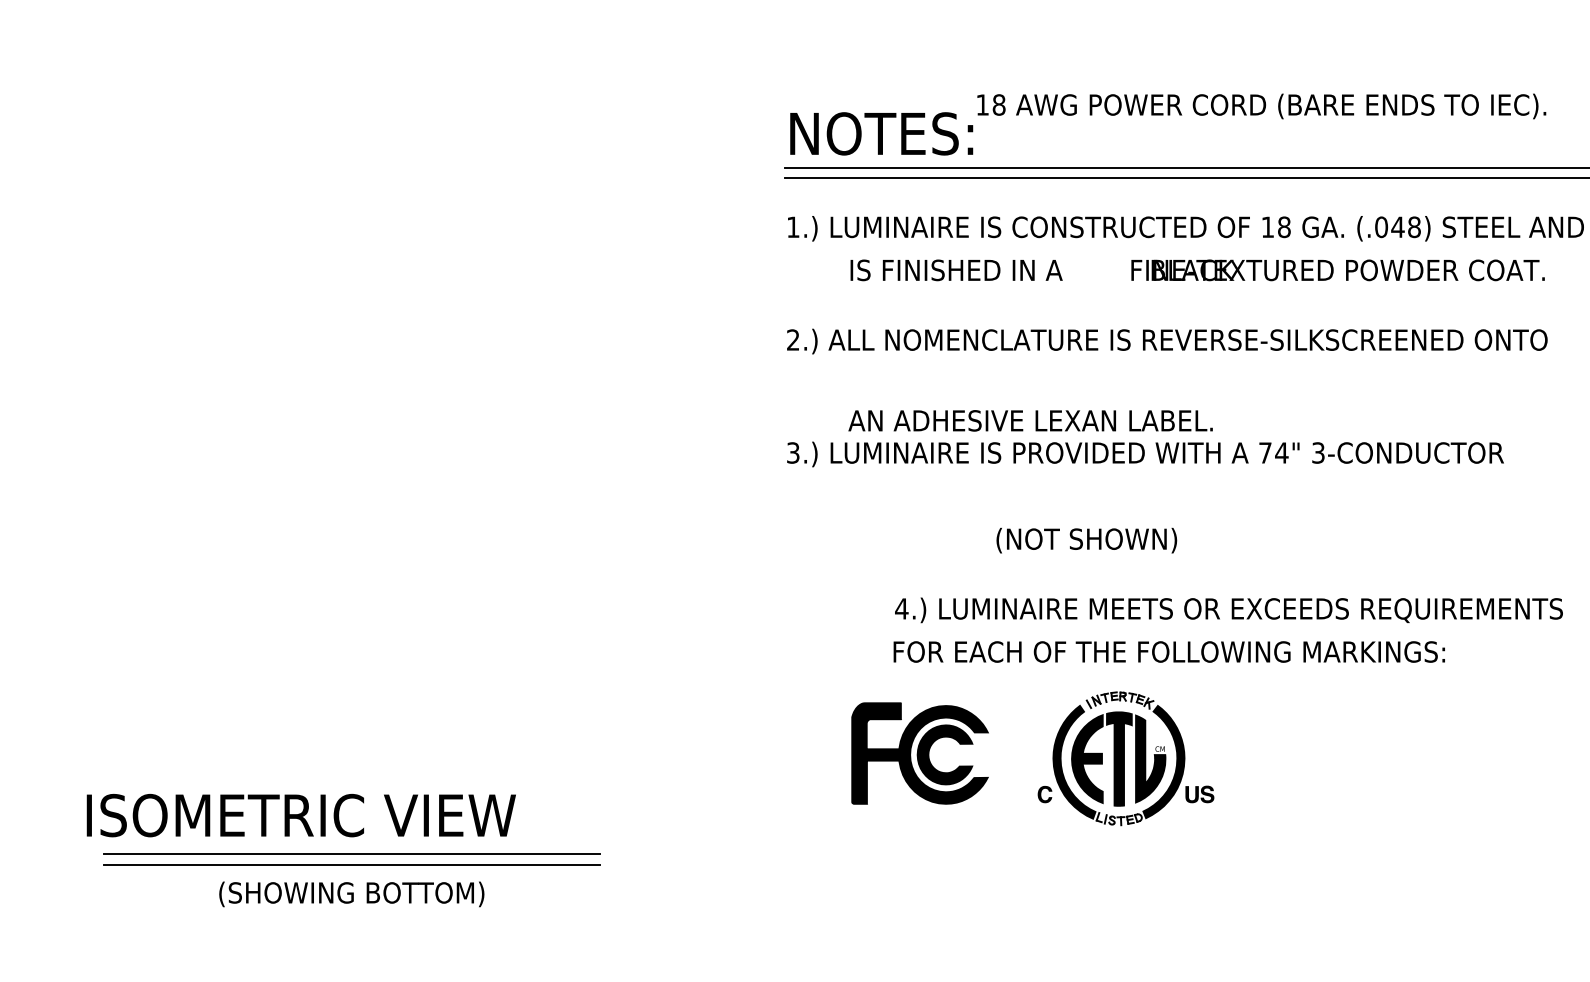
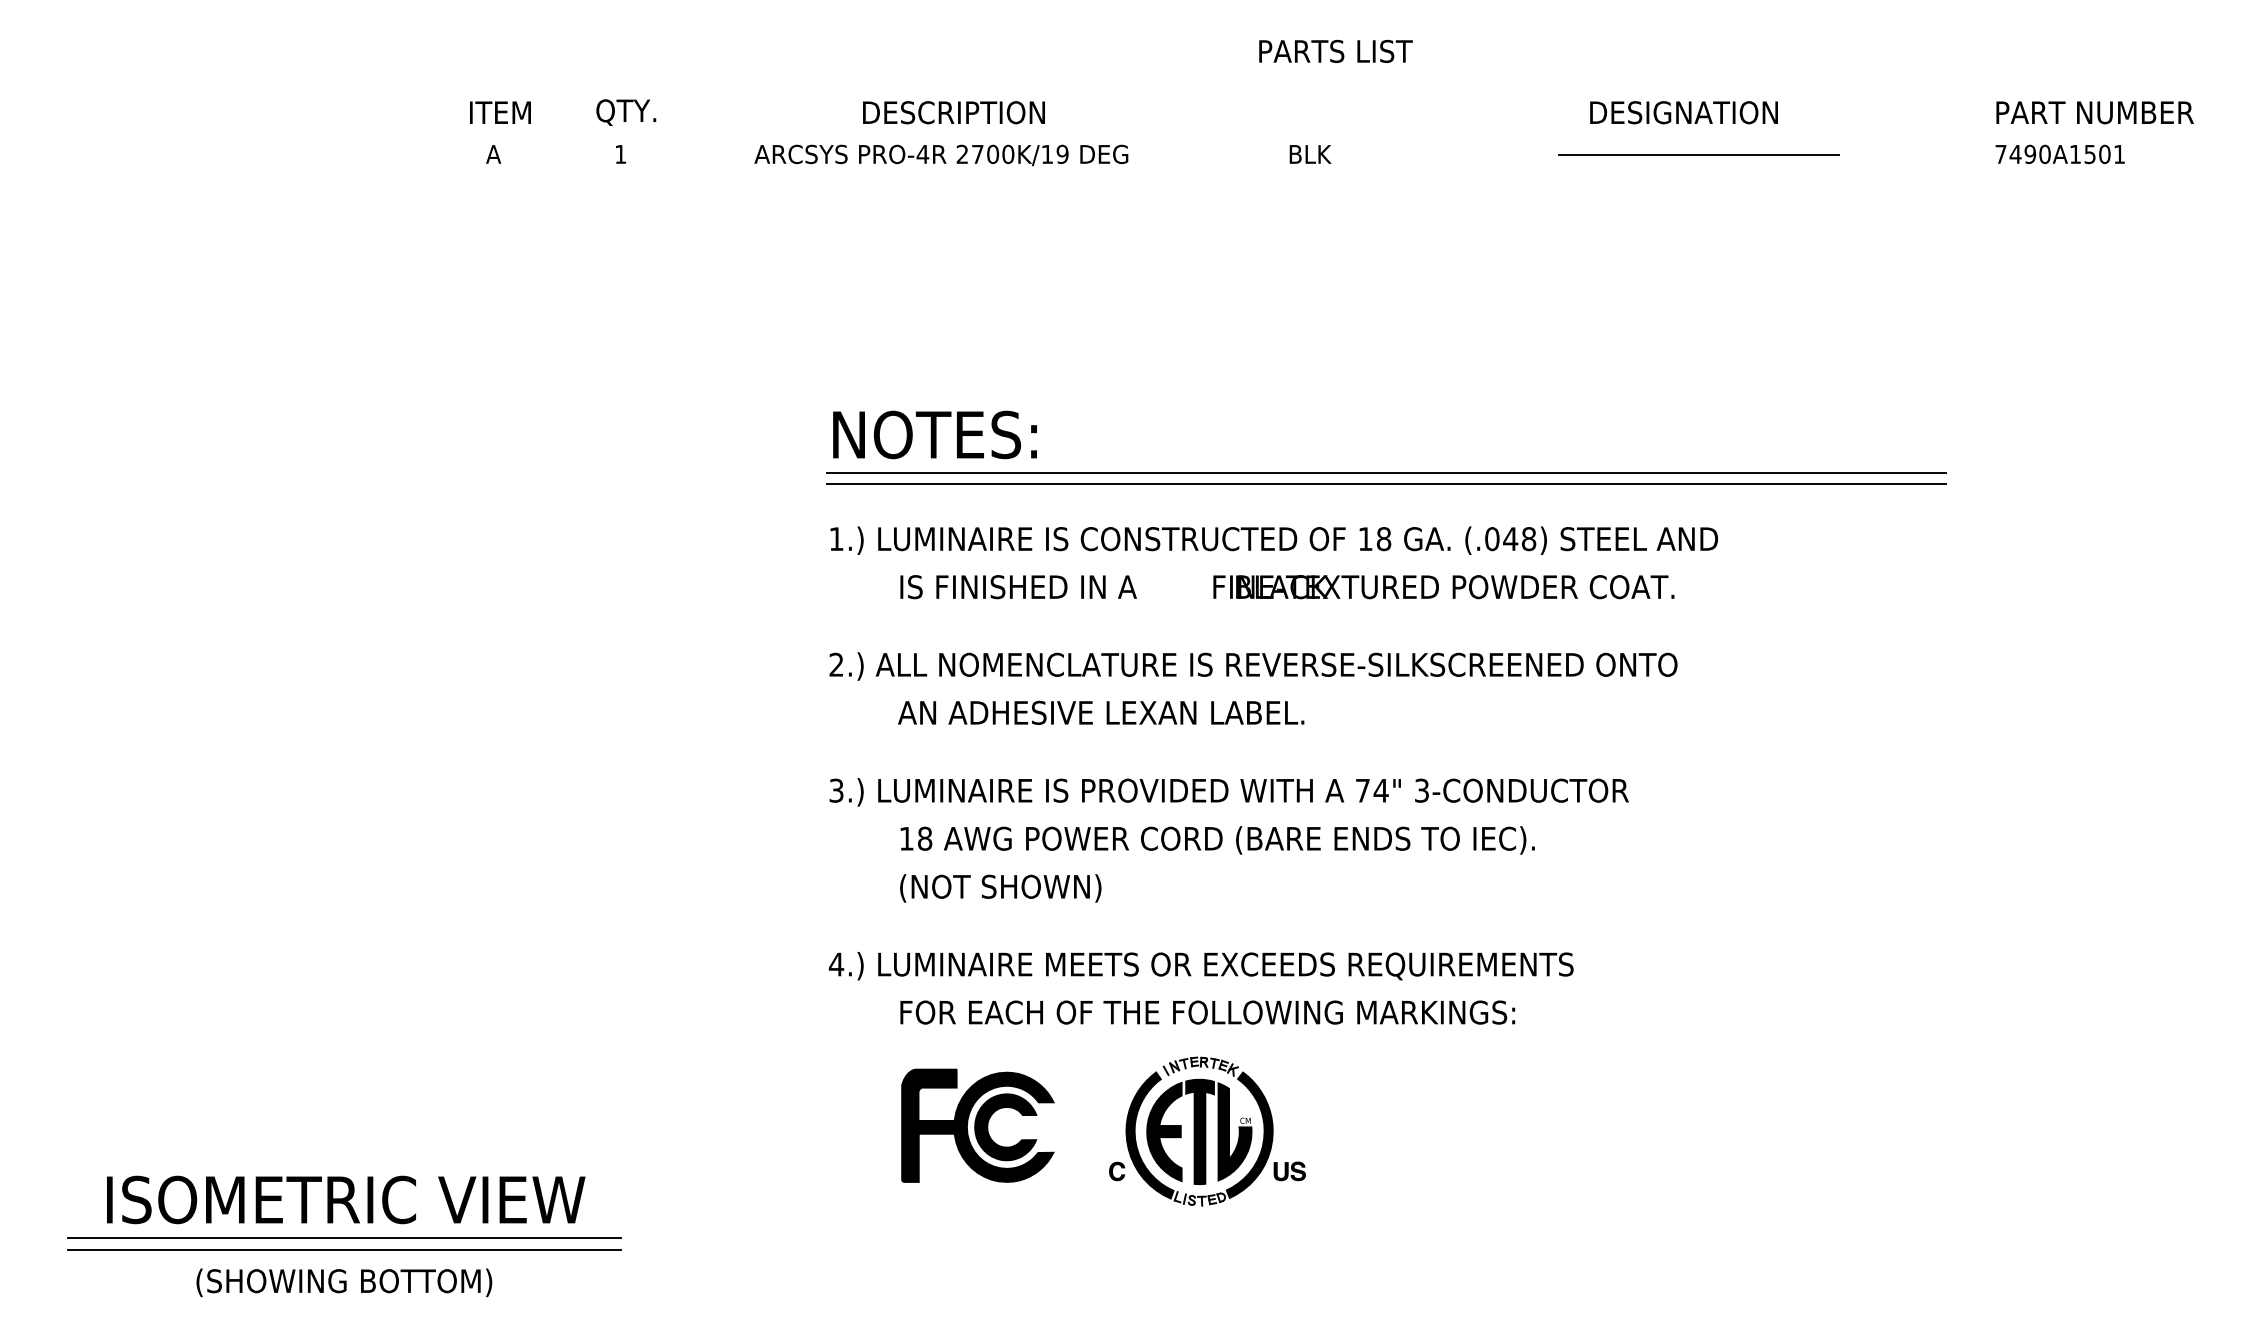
text: (1261, 106) -> (1217, 840), moved
text: (1030, 420) -> (1101, 712), moved
text: (1086, 540) -> (1000, 888), moved
text: (1229, 610) -> (1201, 966), moved
text: (1169, 651) -> (1207, 1012), moved
text: (301, 815) -> (346, 1199), moved

